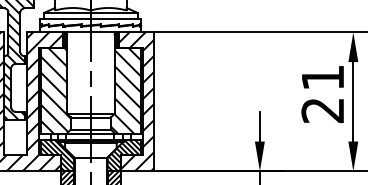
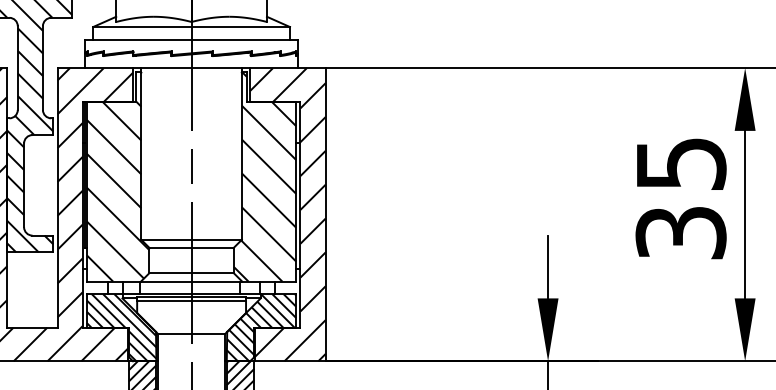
text: (322, 93) -> (680, 197), 21 -> 35

